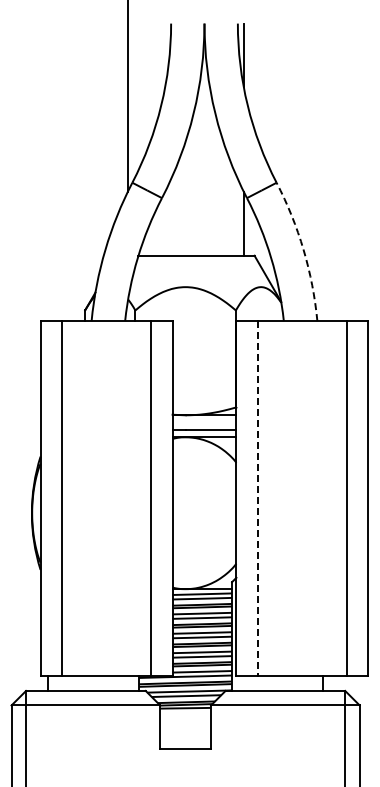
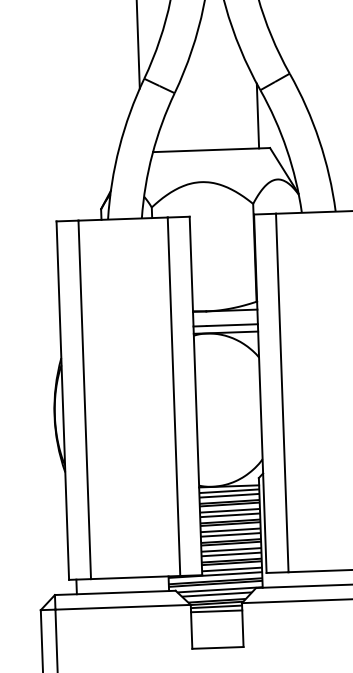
arc: (303, 249) -> (319, 140), dashed -> solid
line: (258, 498) -> (282, 392), dashed -> solid
line: (185, 712) -> (216, 611), added

